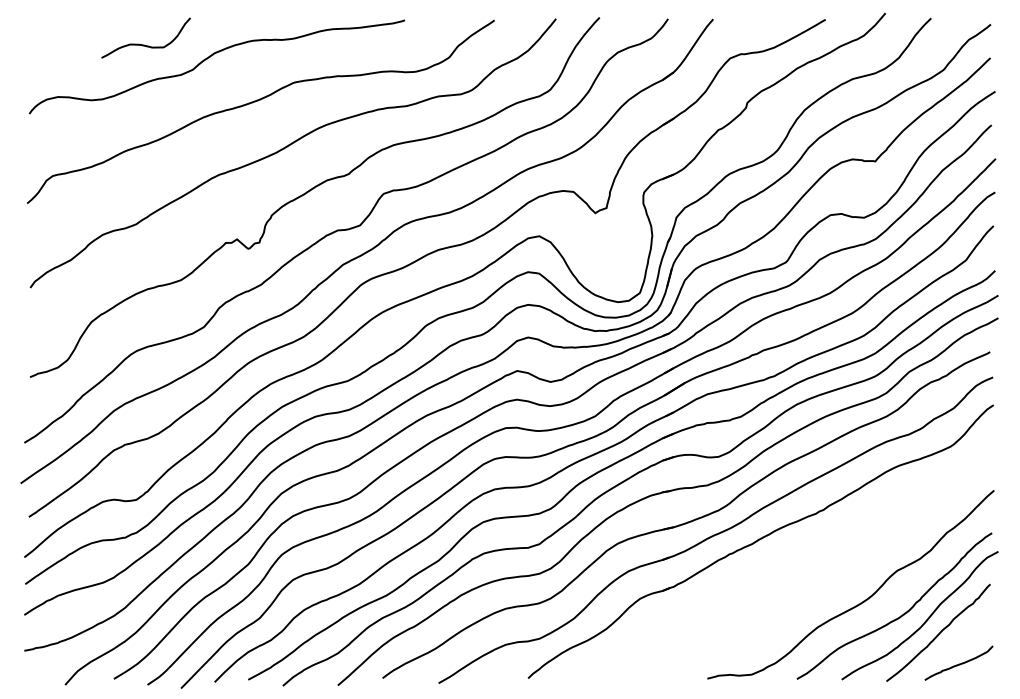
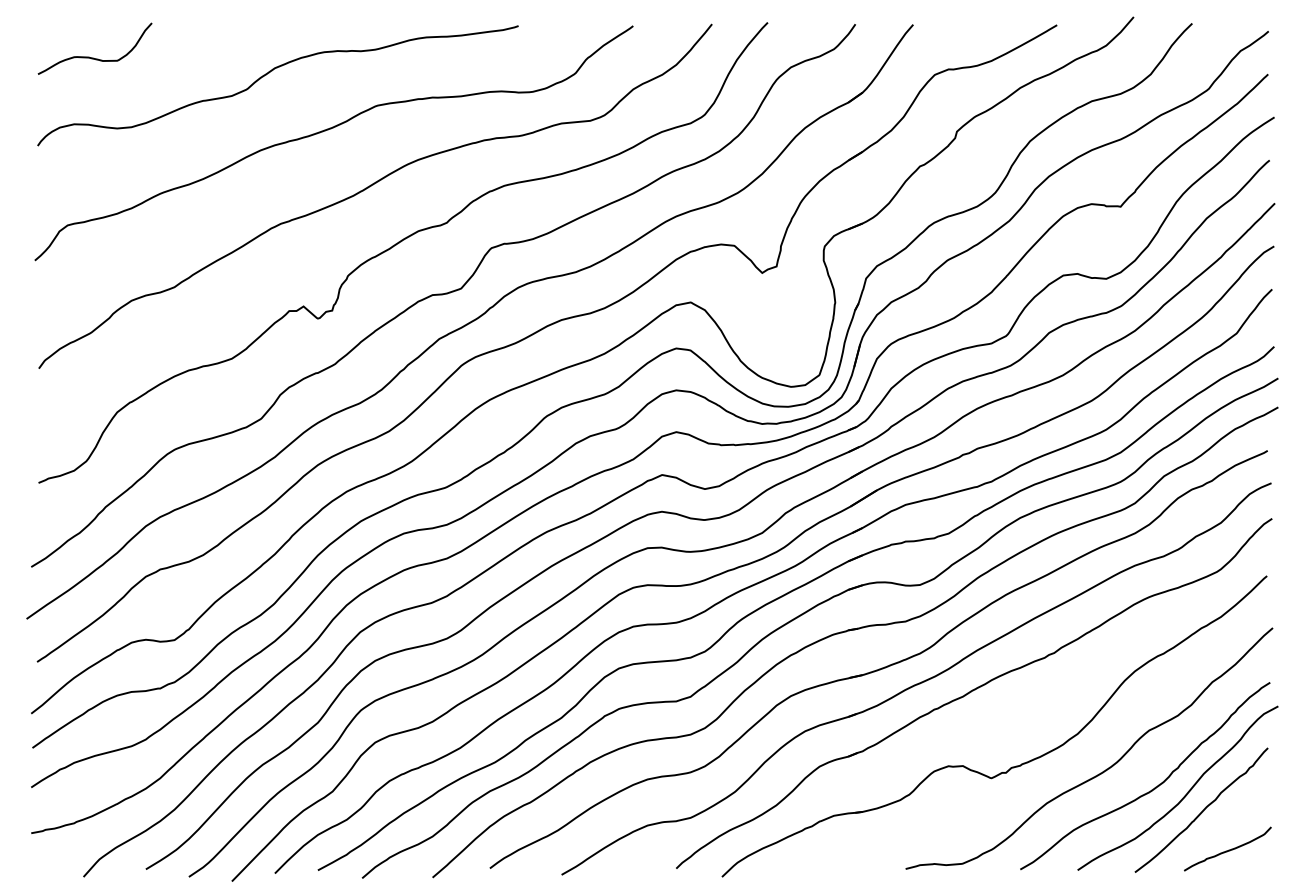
curve: (144, 44) -> (93, 57), moved
part: (790, 598) -> (1012, 766), added

